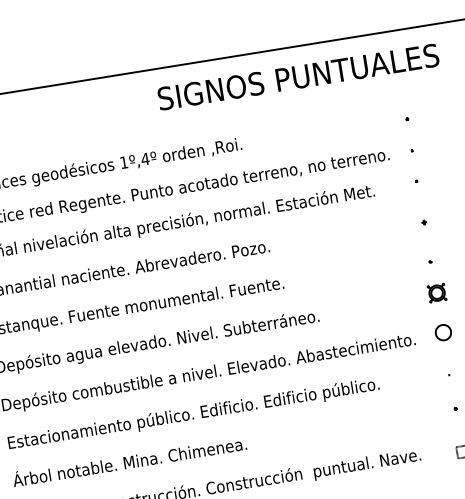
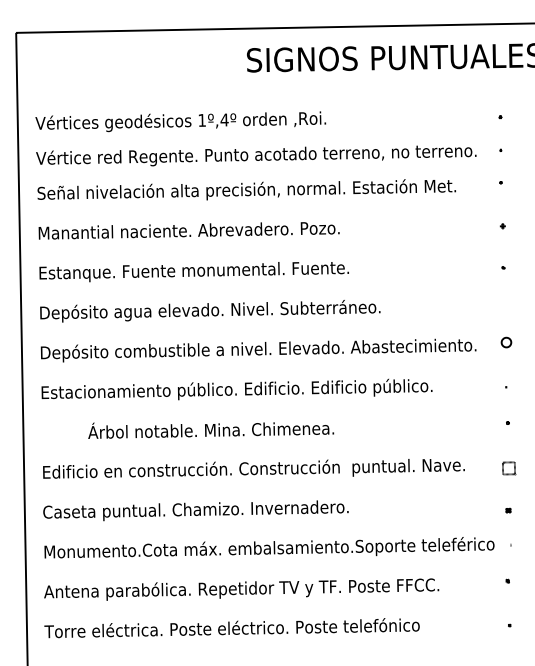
part: (436, 292) -> (505, 300), removed
part: (443, 332) -> (506, 342), size x0.6
text: (130, 462) -> (211, 430), moved

